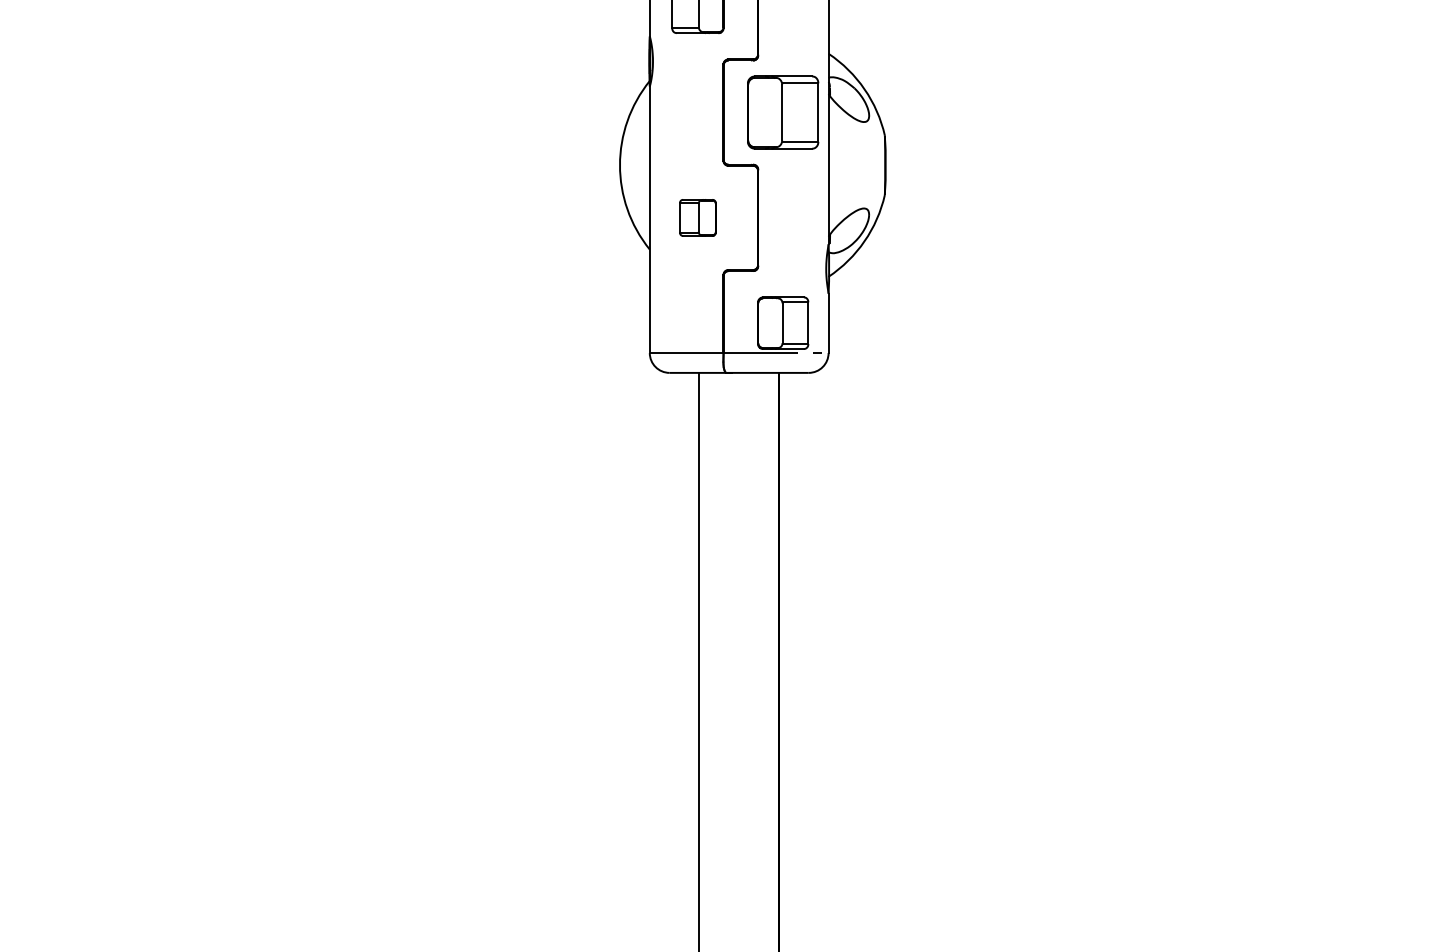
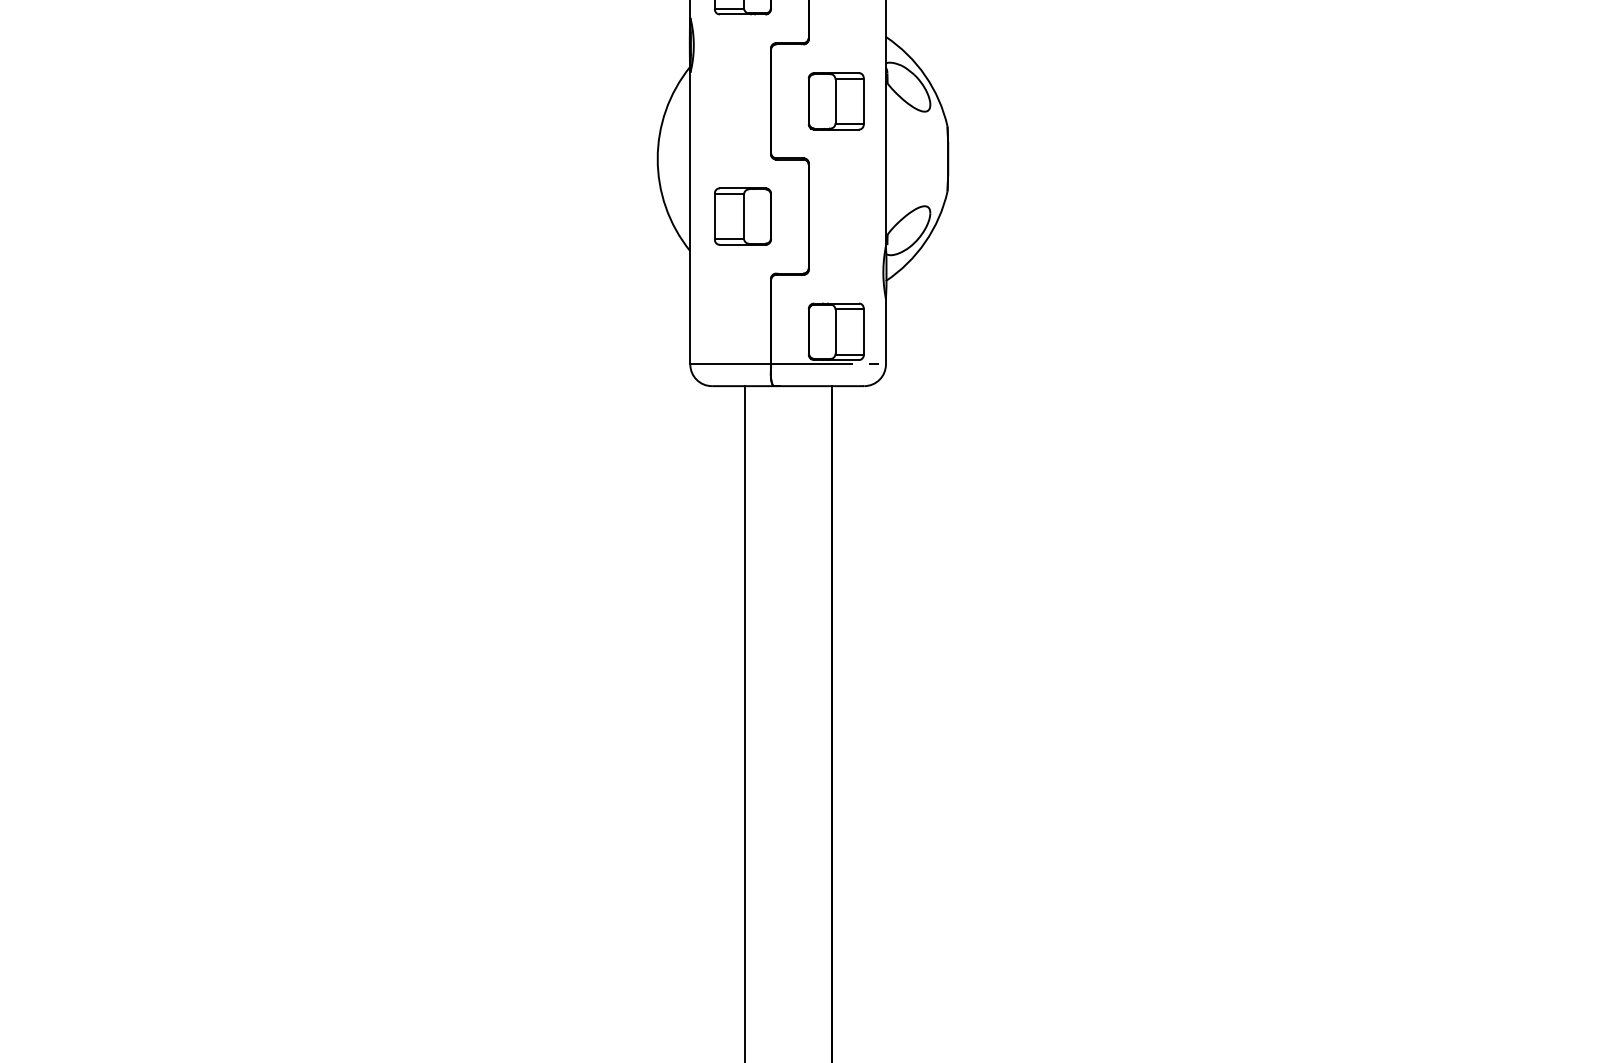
part: (783, 112) -> (836, 101), size x0.71
part: (697, 217) -> (742, 216), size x1.43

